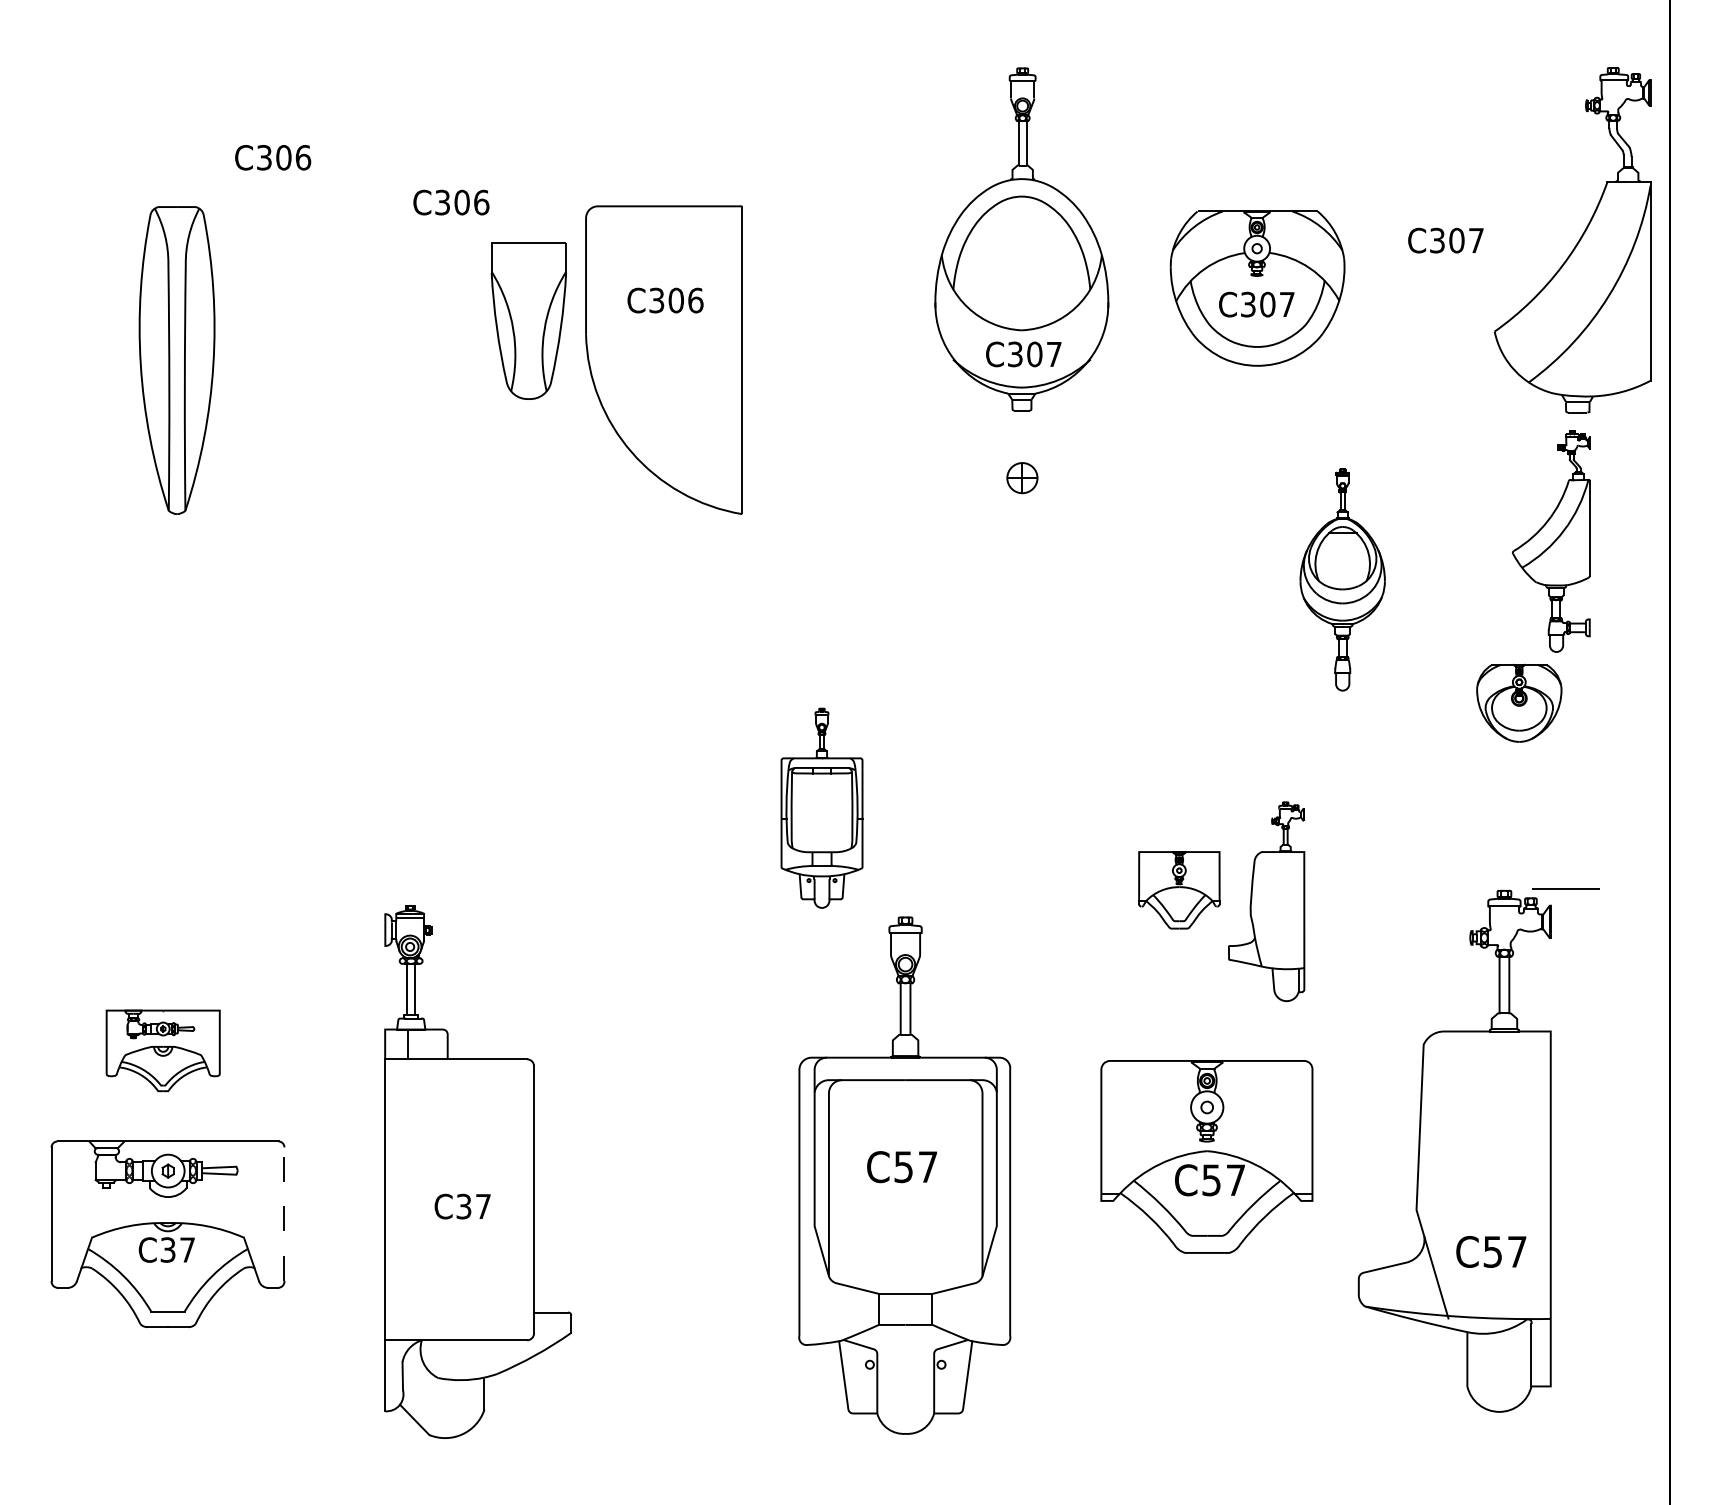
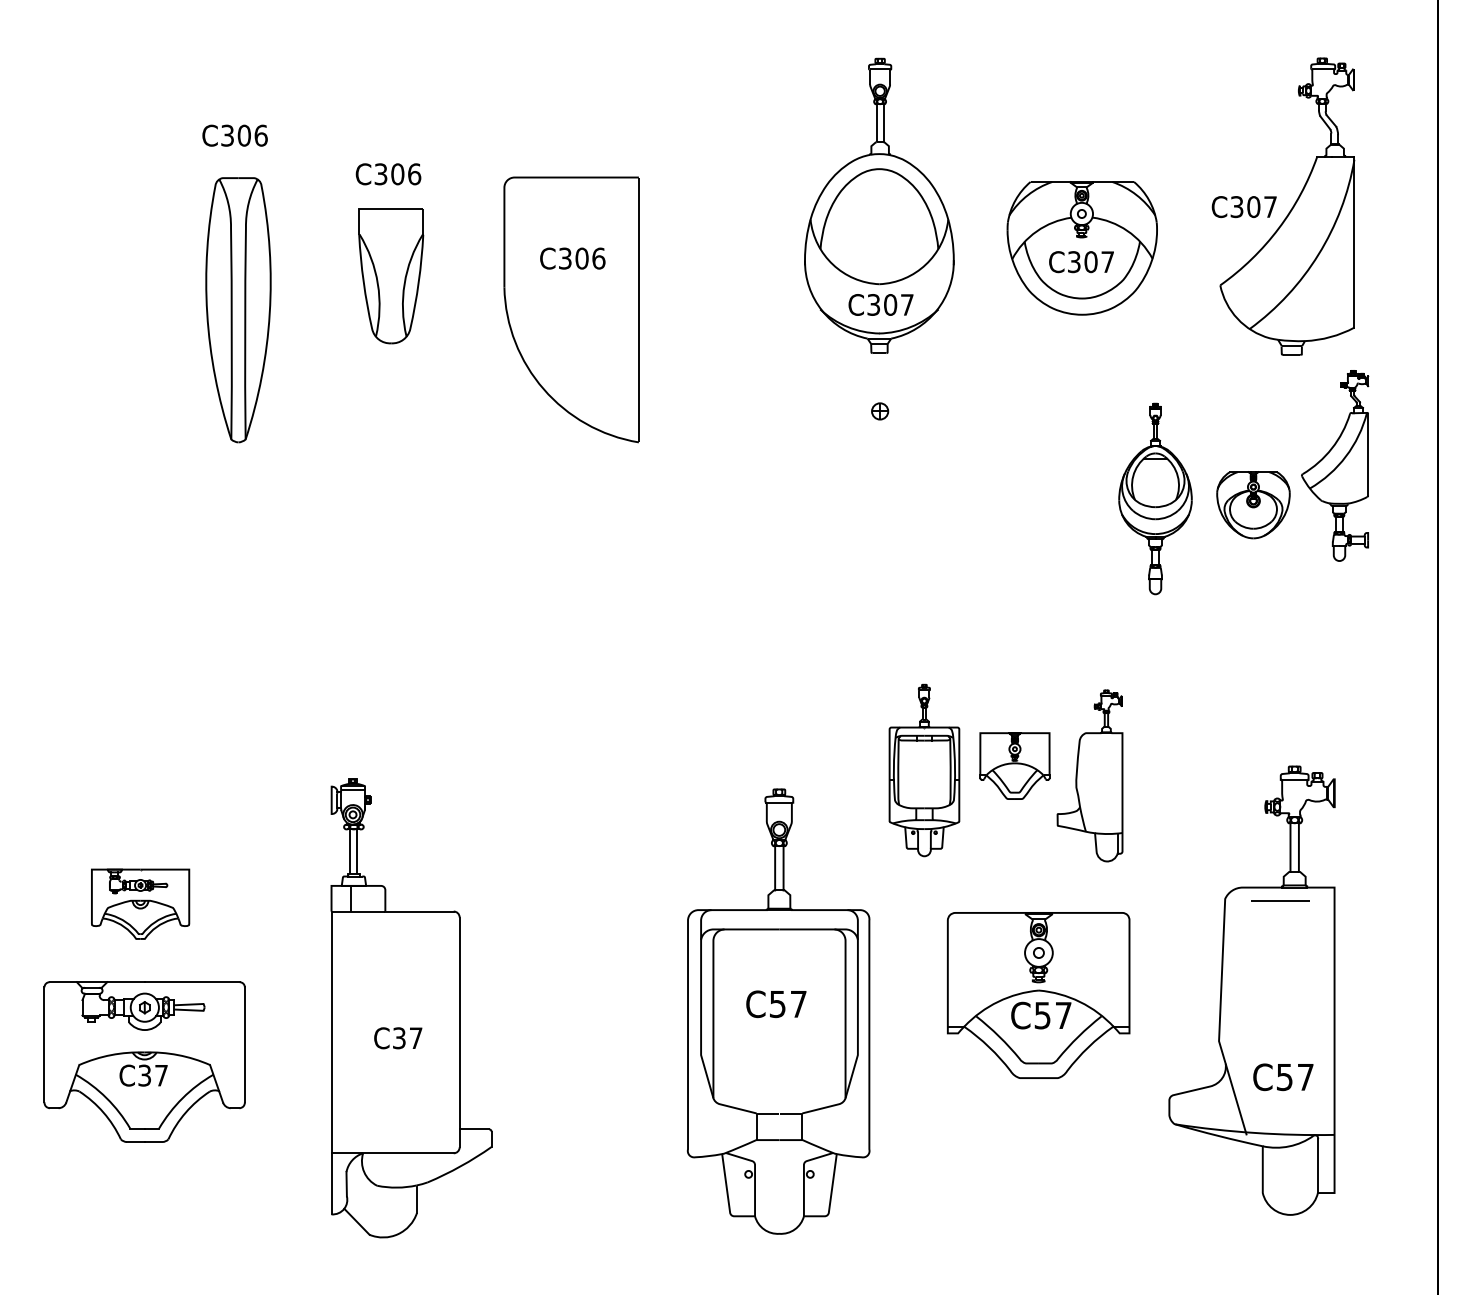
part: (1572, 240) -> (1287, 206), moved
part: (529, 321) -> (391, 276), moved
part: (177, 360) -> (238, 310), moved
part: (1023, 478) -> (880, 411), size x0.62
part: (1519, 703) -> (1253, 505), moved
part: (822, 808) -> (924, 770), moved
line: (1565, 888) -> (1280, 900), moved
line: (284, 1213) -> (244, 1044), dashed -> solid

